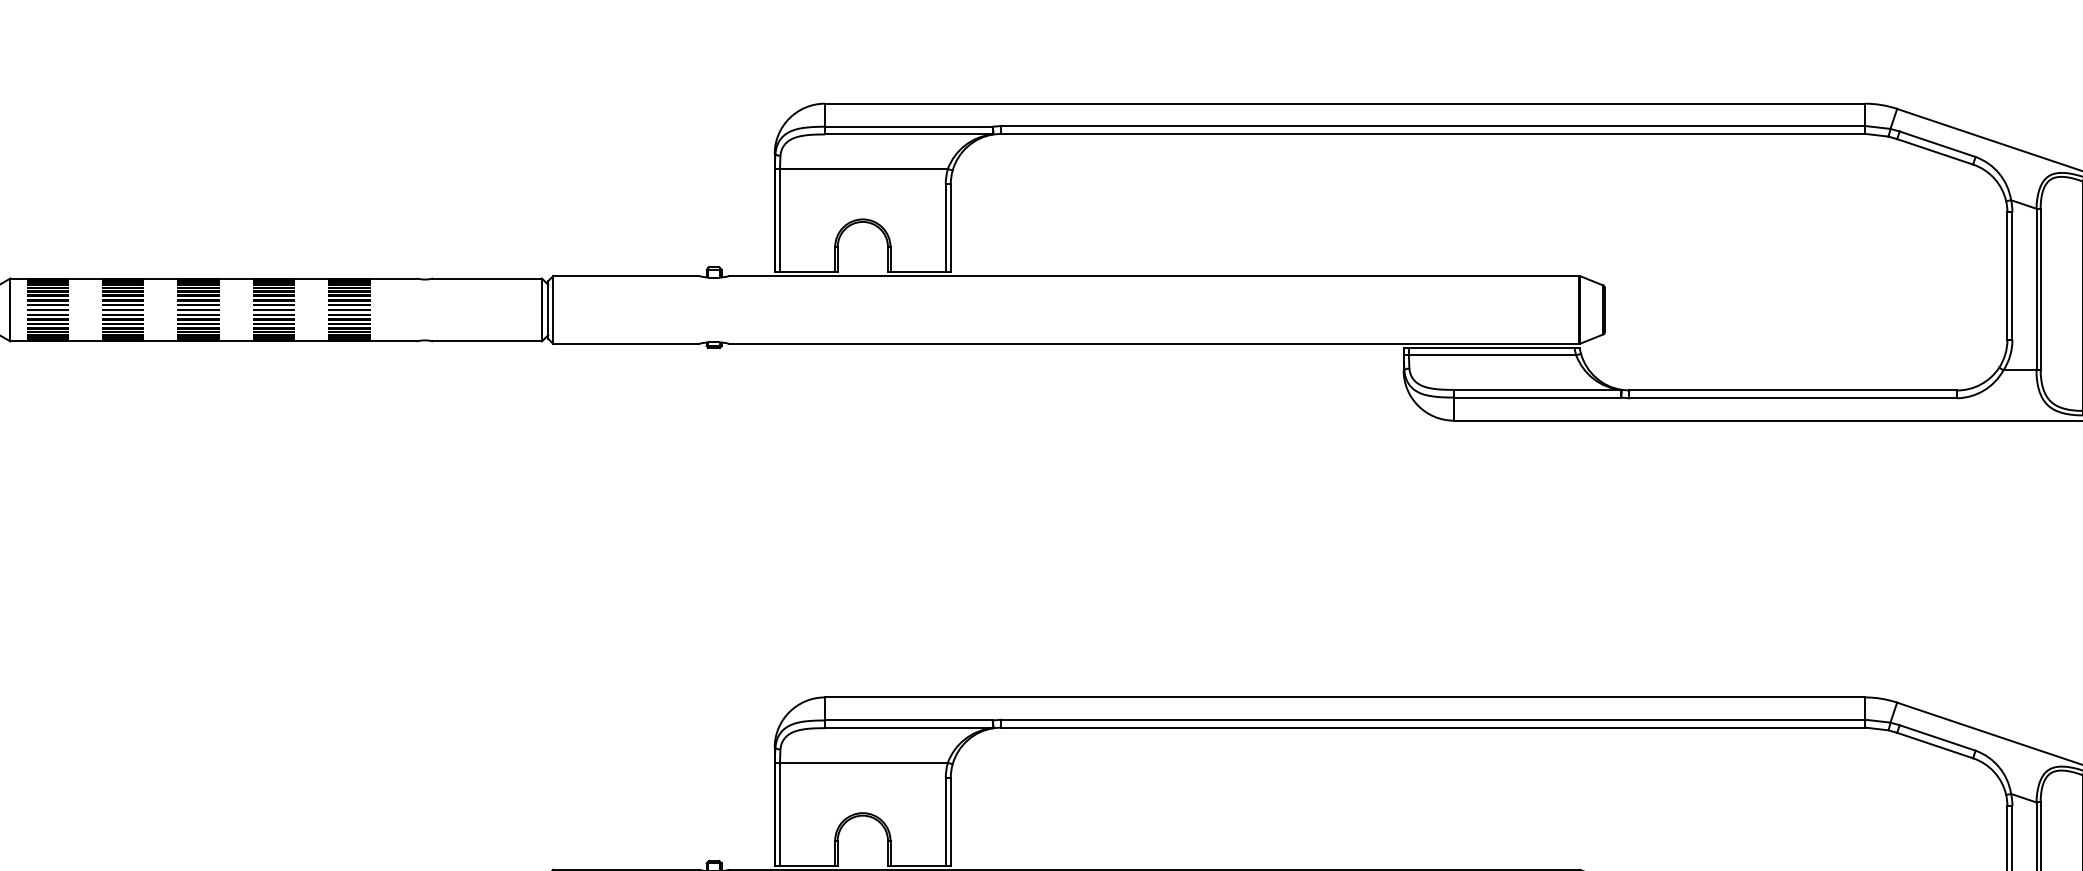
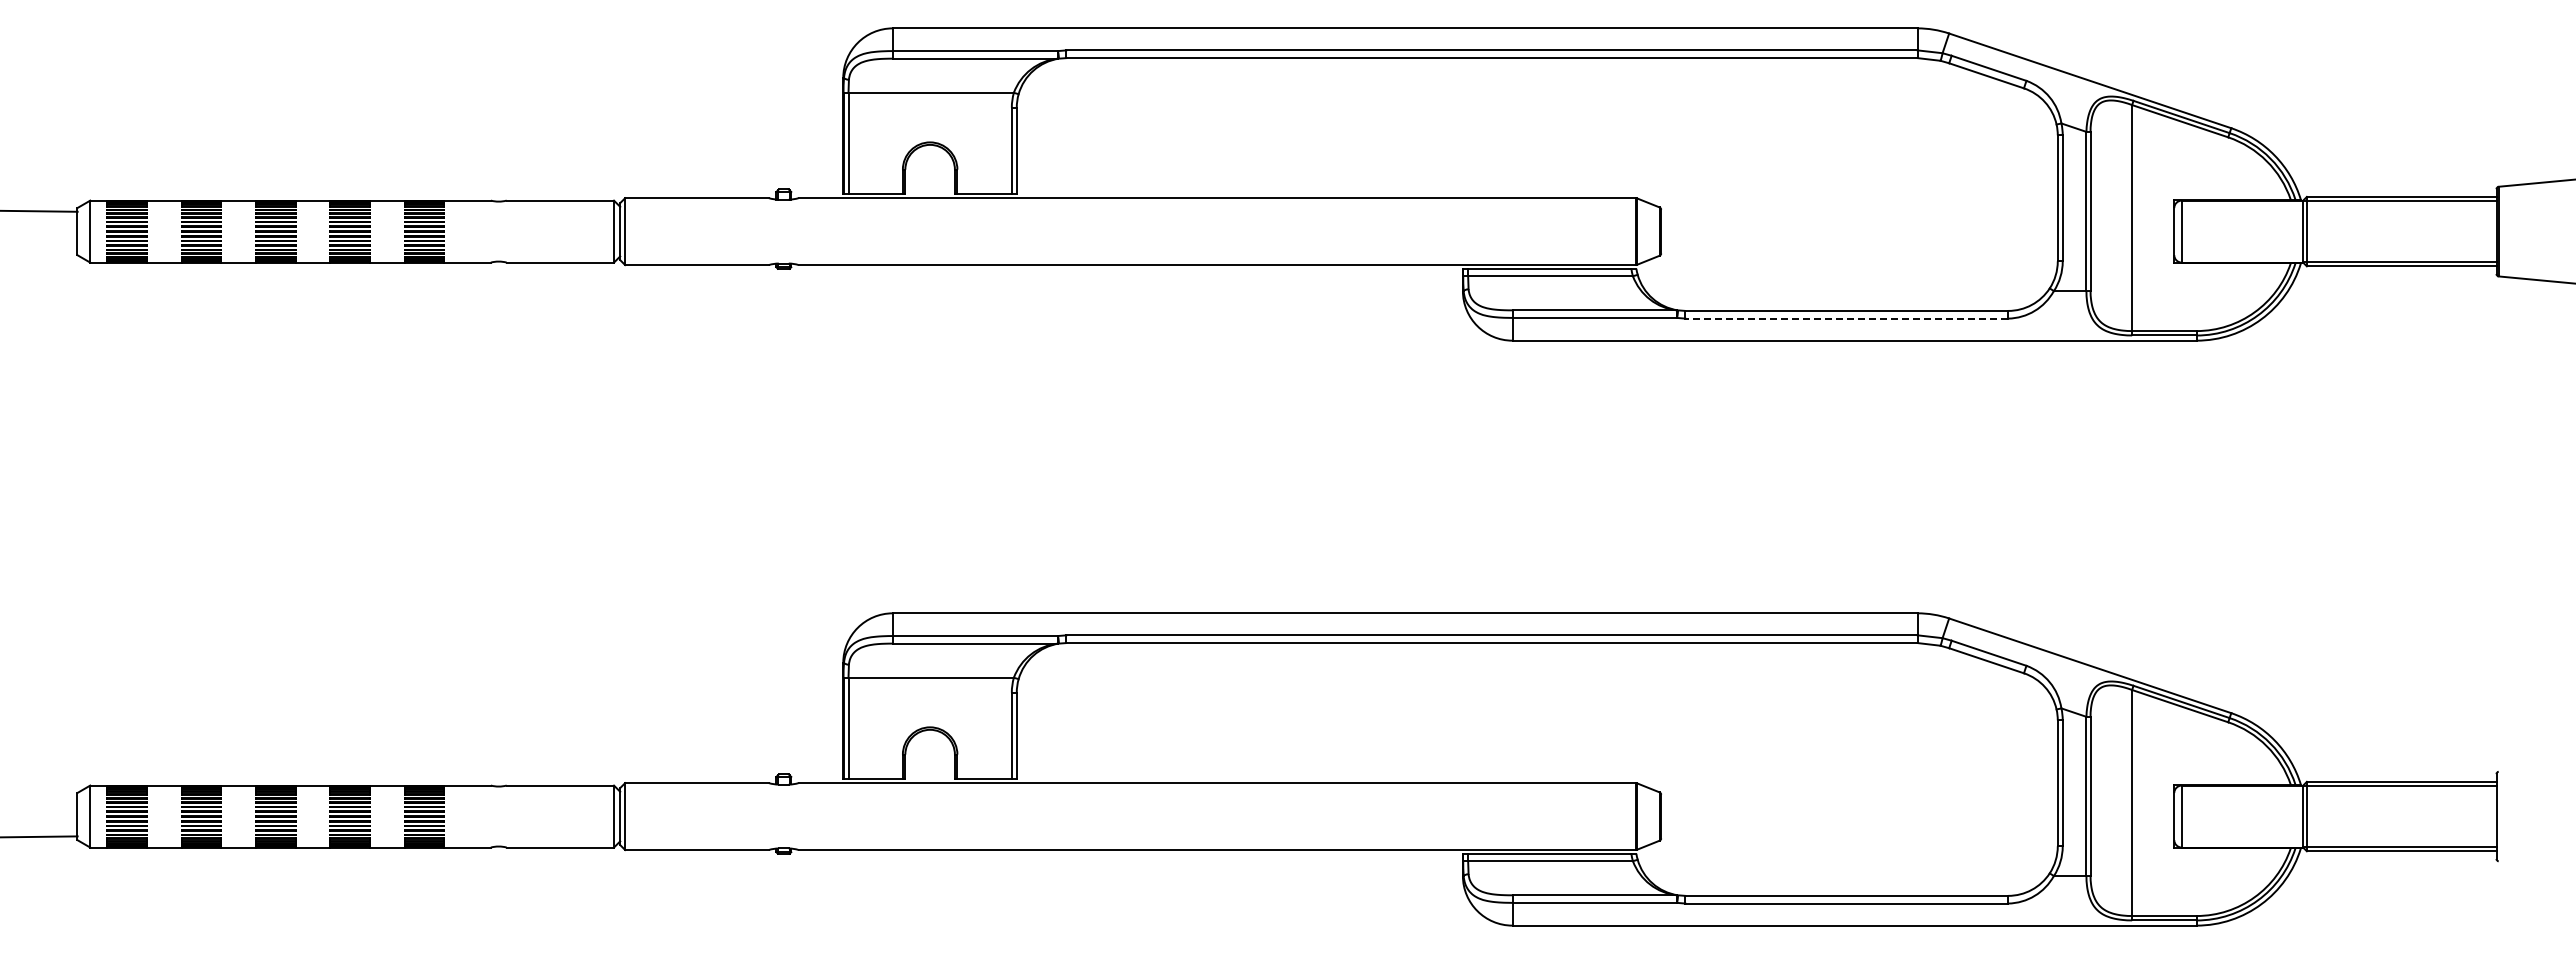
line: (1792, 398) -> (1846, 318), solid -> dashed

